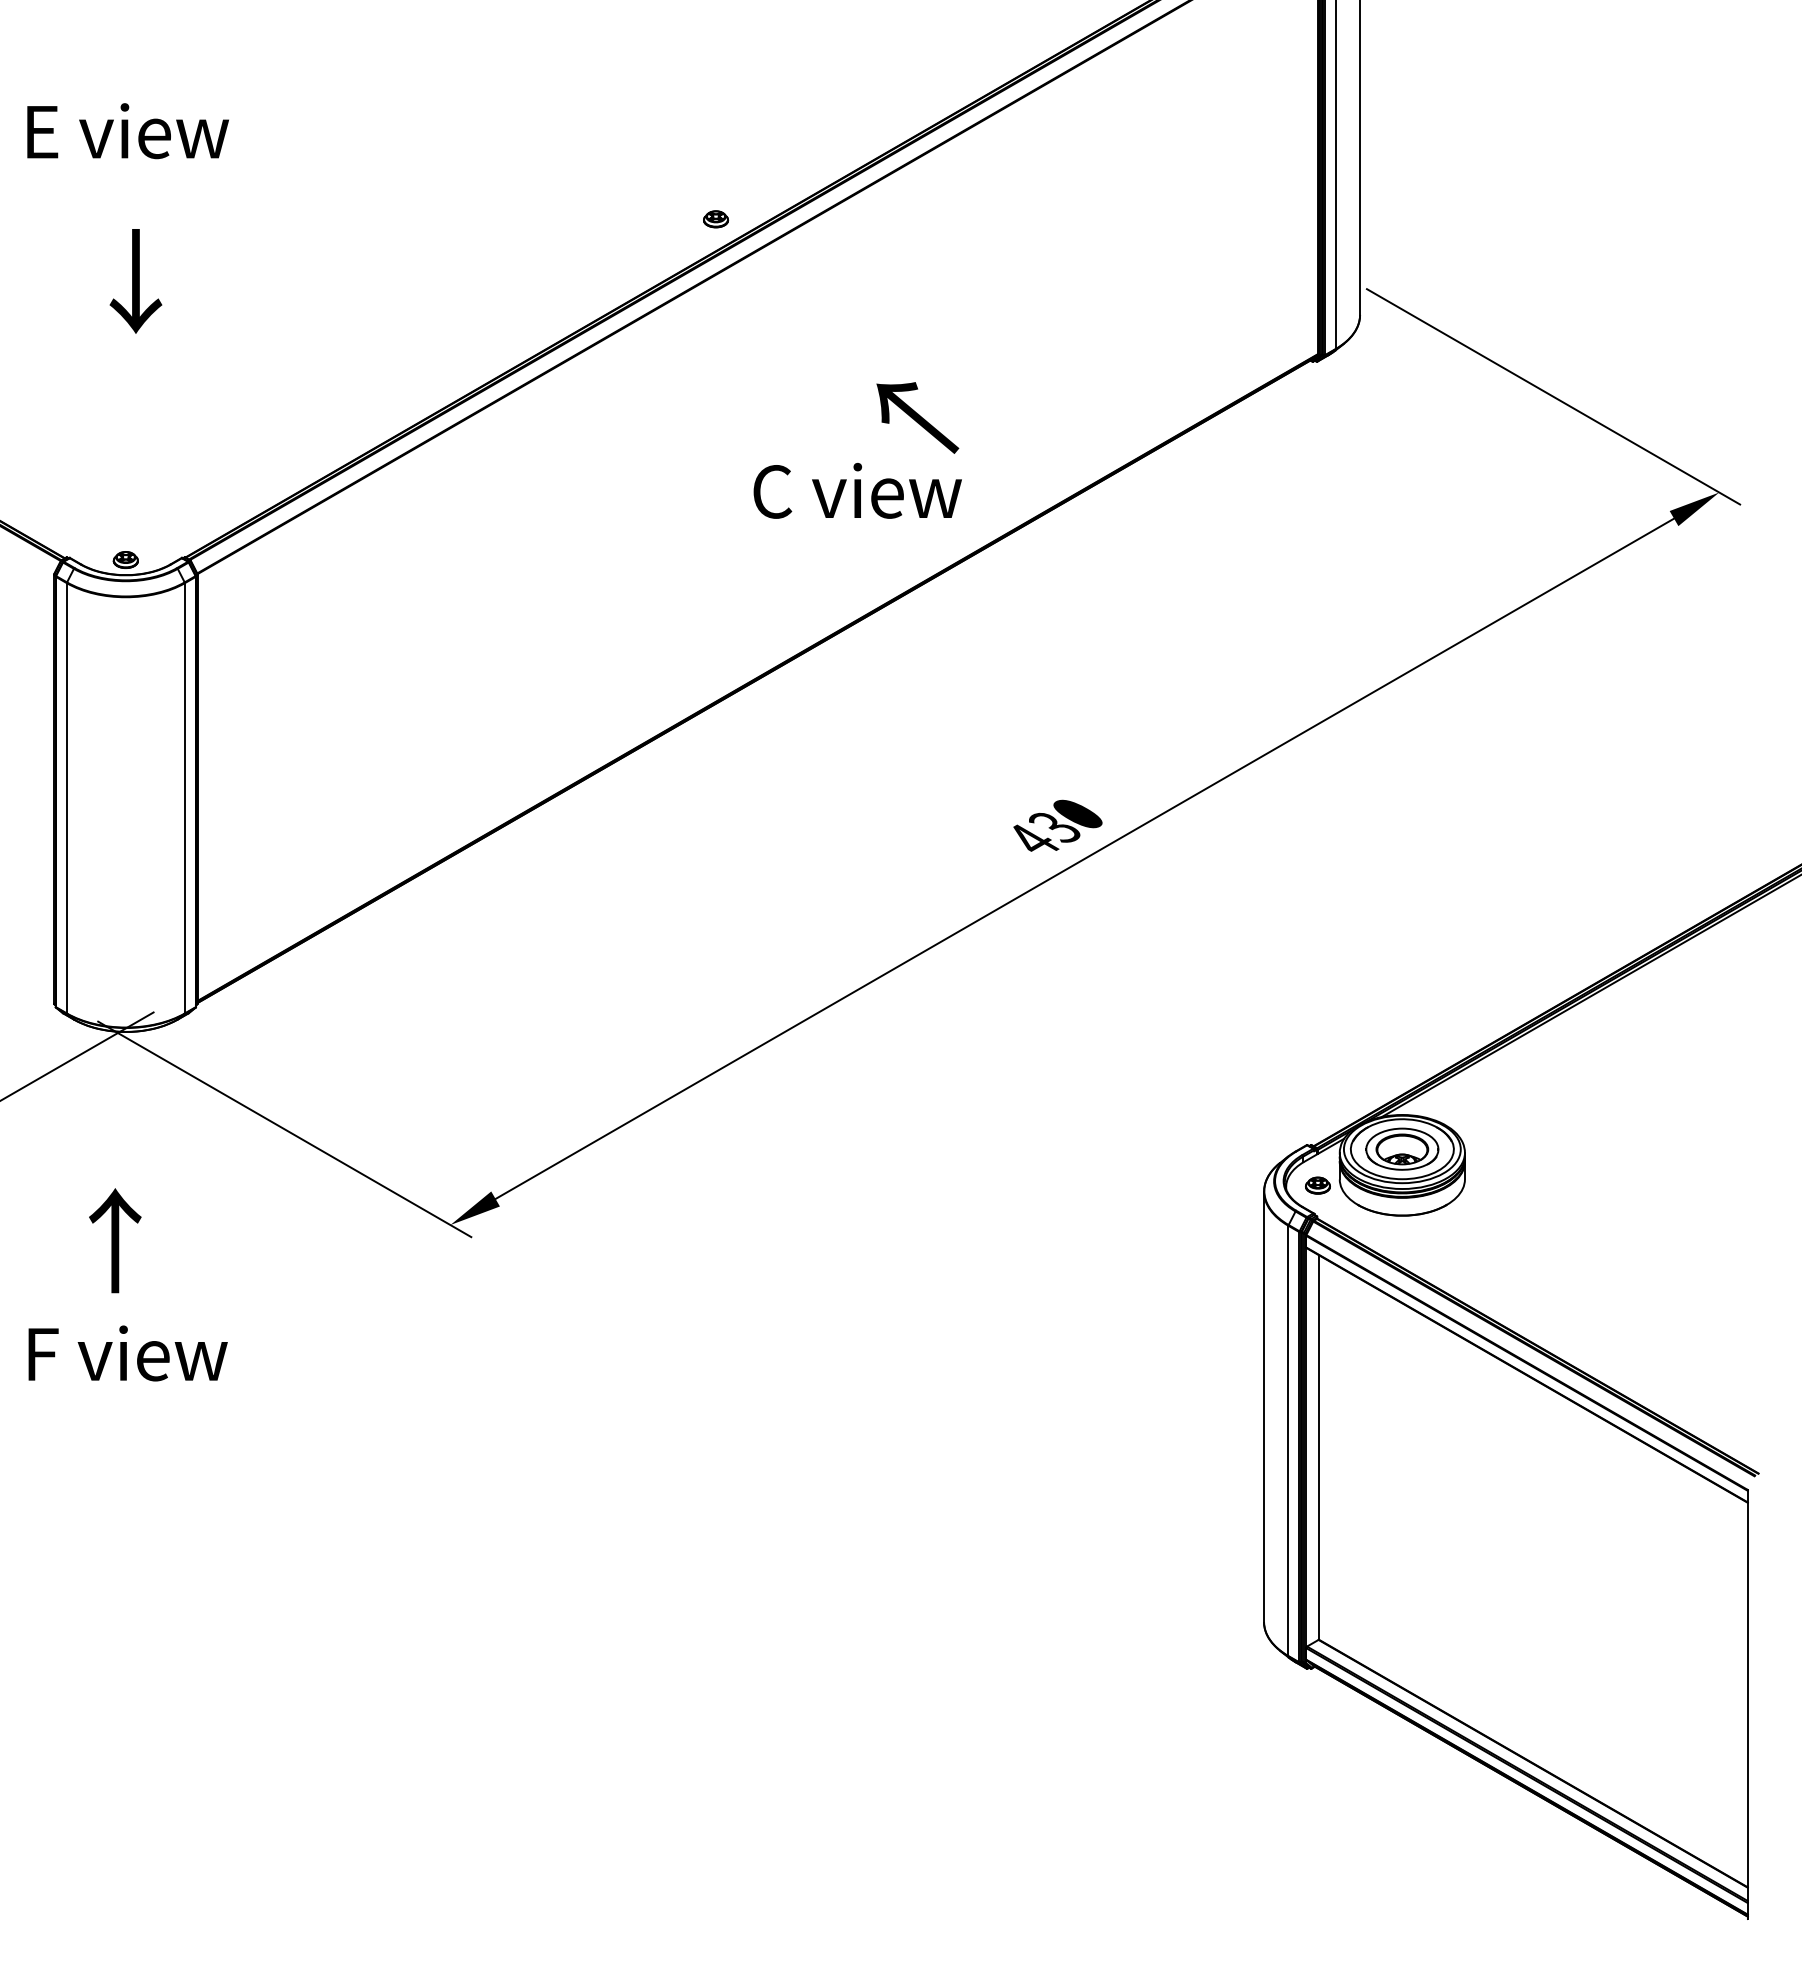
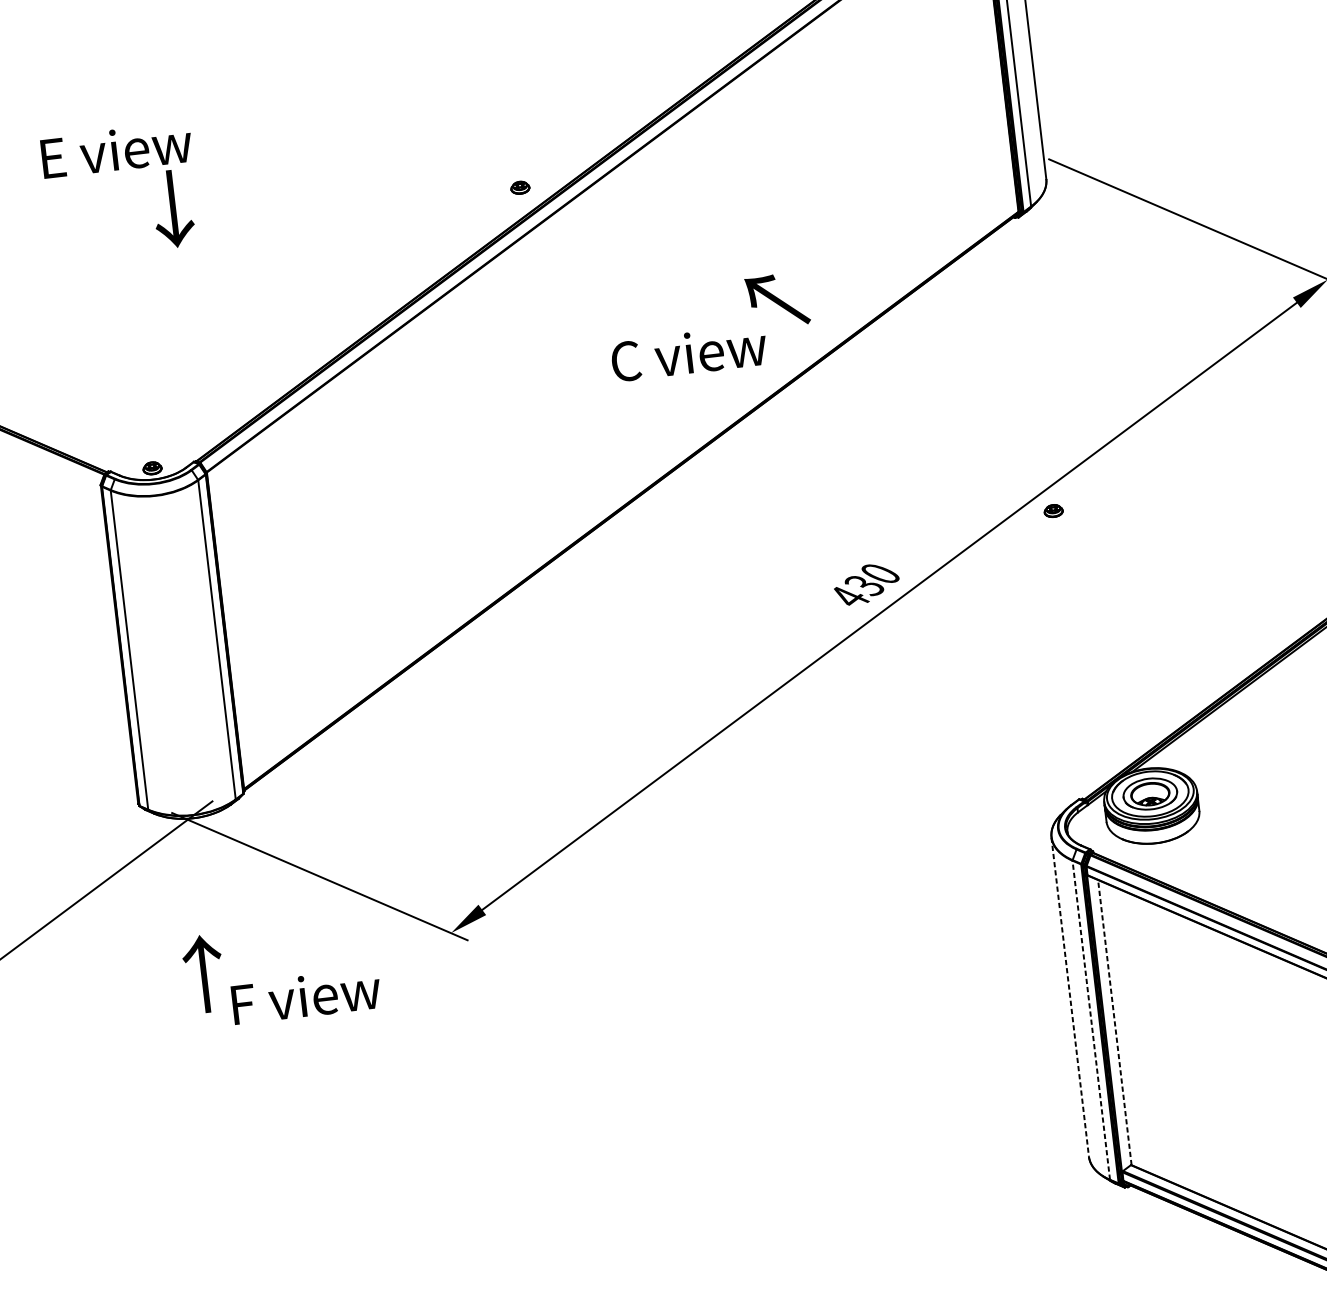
part: (716, 219) -> (520, 187), moved
text: (135, 281) -> (172, 209), moved
text: (917, 417) -> (777, 300), moved
part: (1317, 1185) -> (1053, 510), moved
text: (127, 1353) -> (305, 996), moved
line: (1264, 1407) -> (1070, 997), solid -> dashed
line: (1288, 1440) -> (1091, 1019), solid -> dashed
line: (1319, 1447) -> (1114, 1022), solid -> dashed

